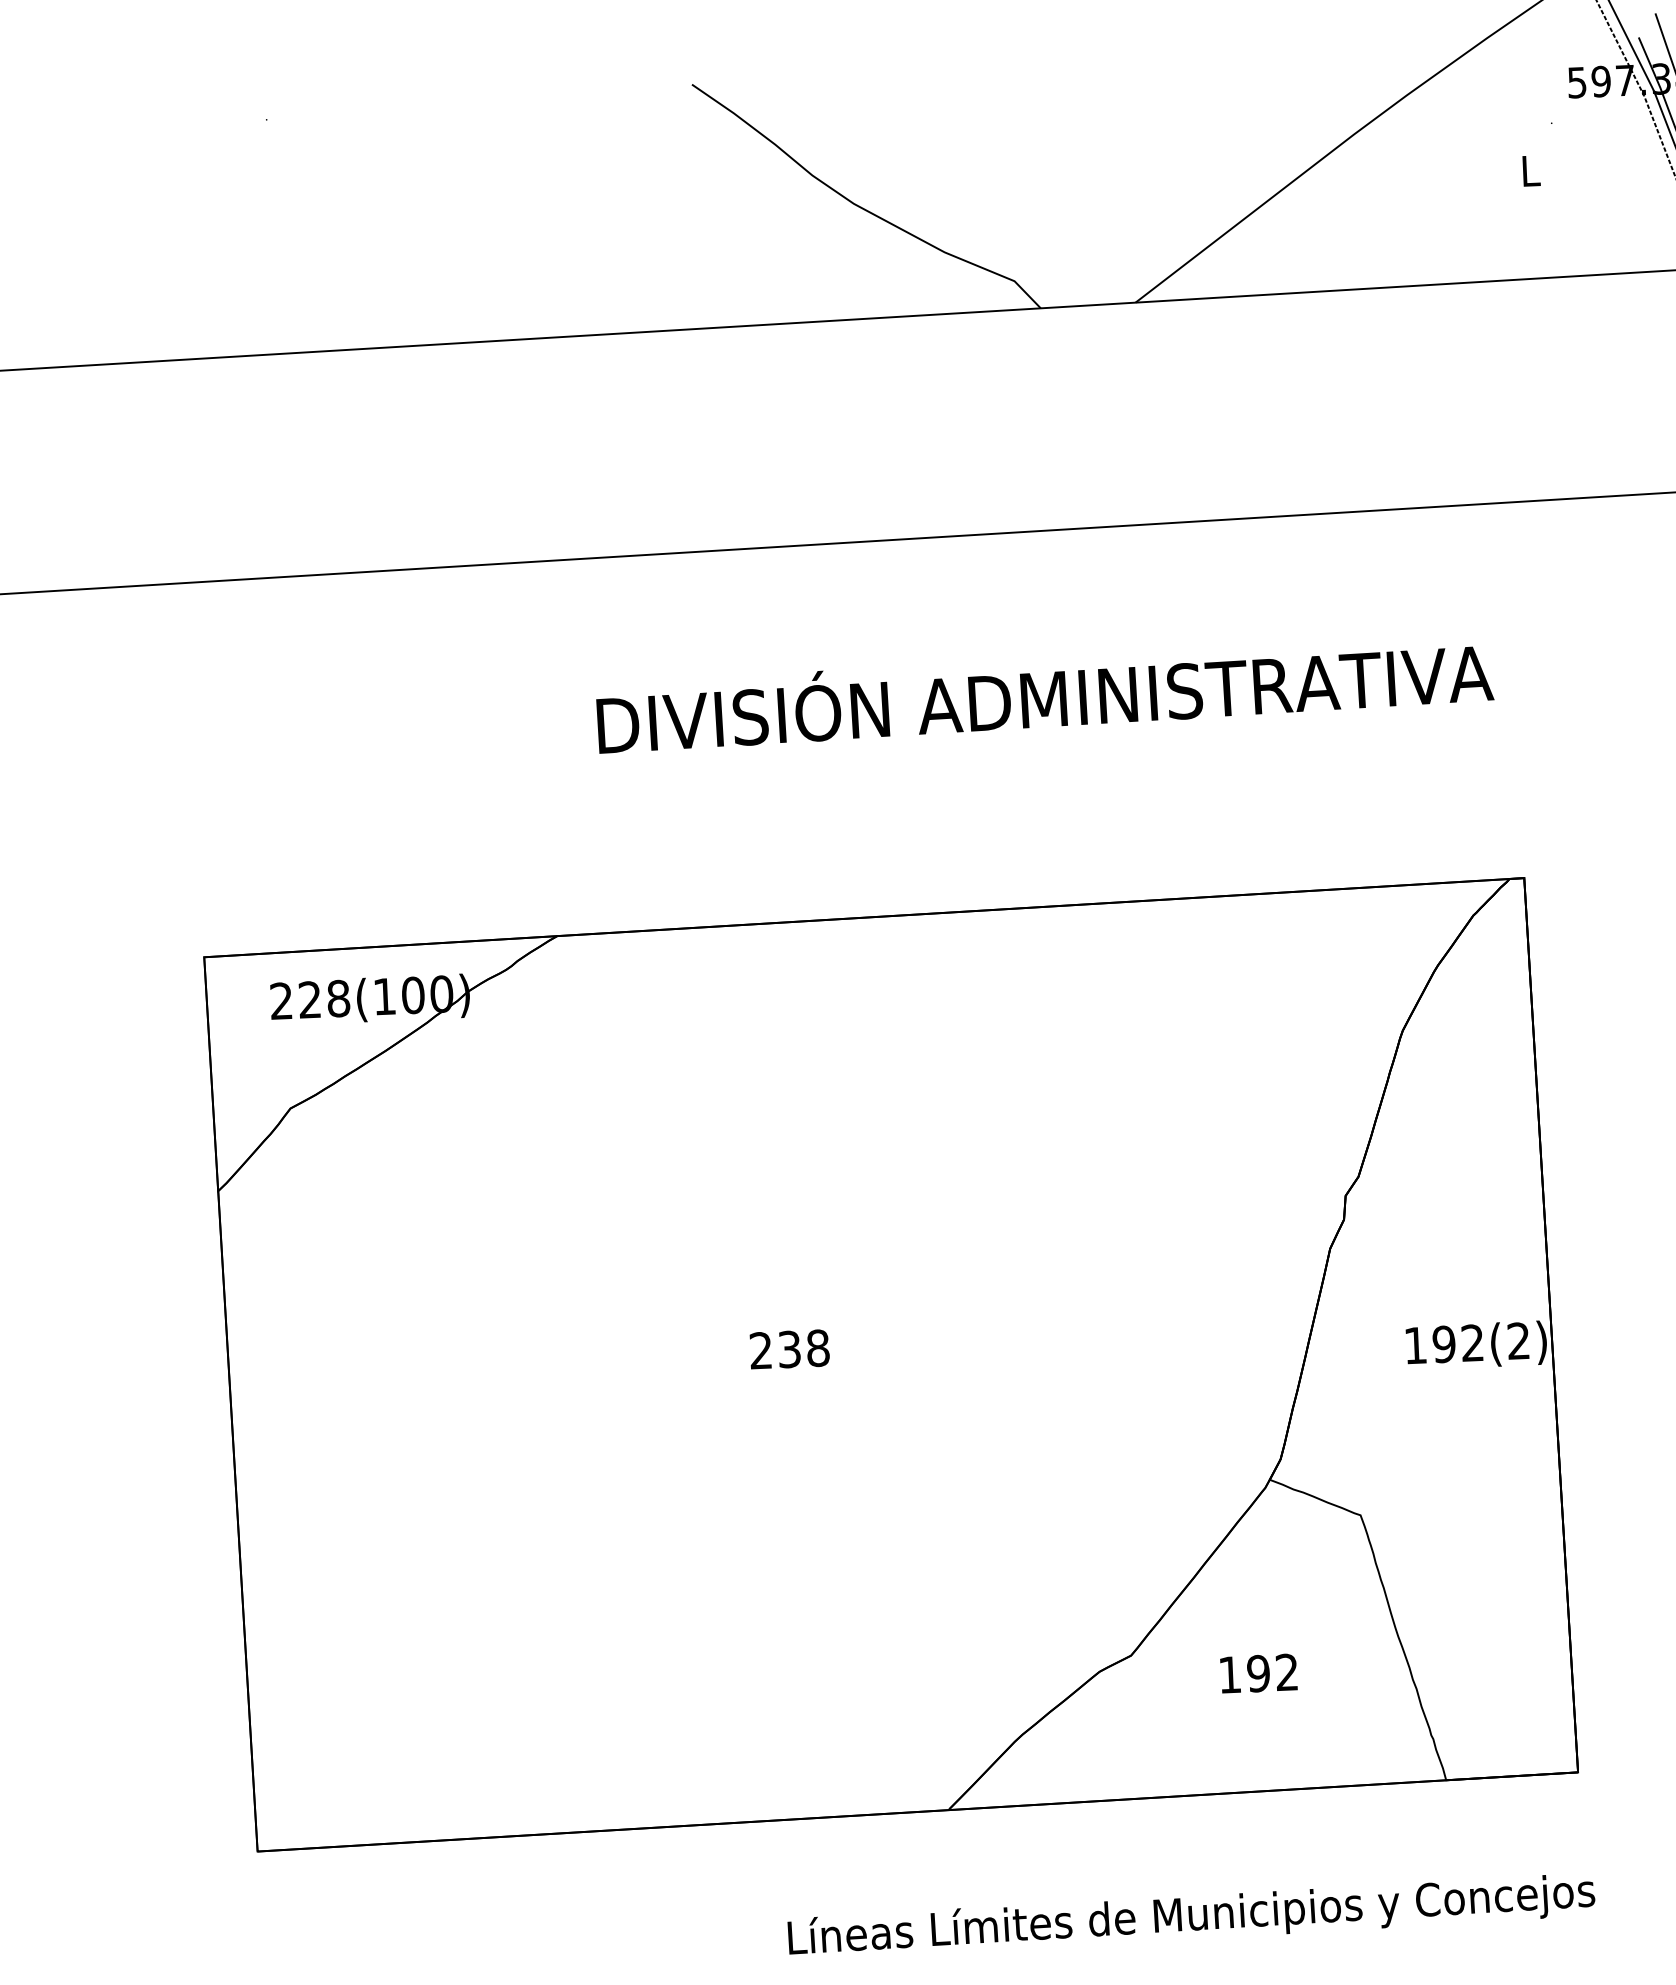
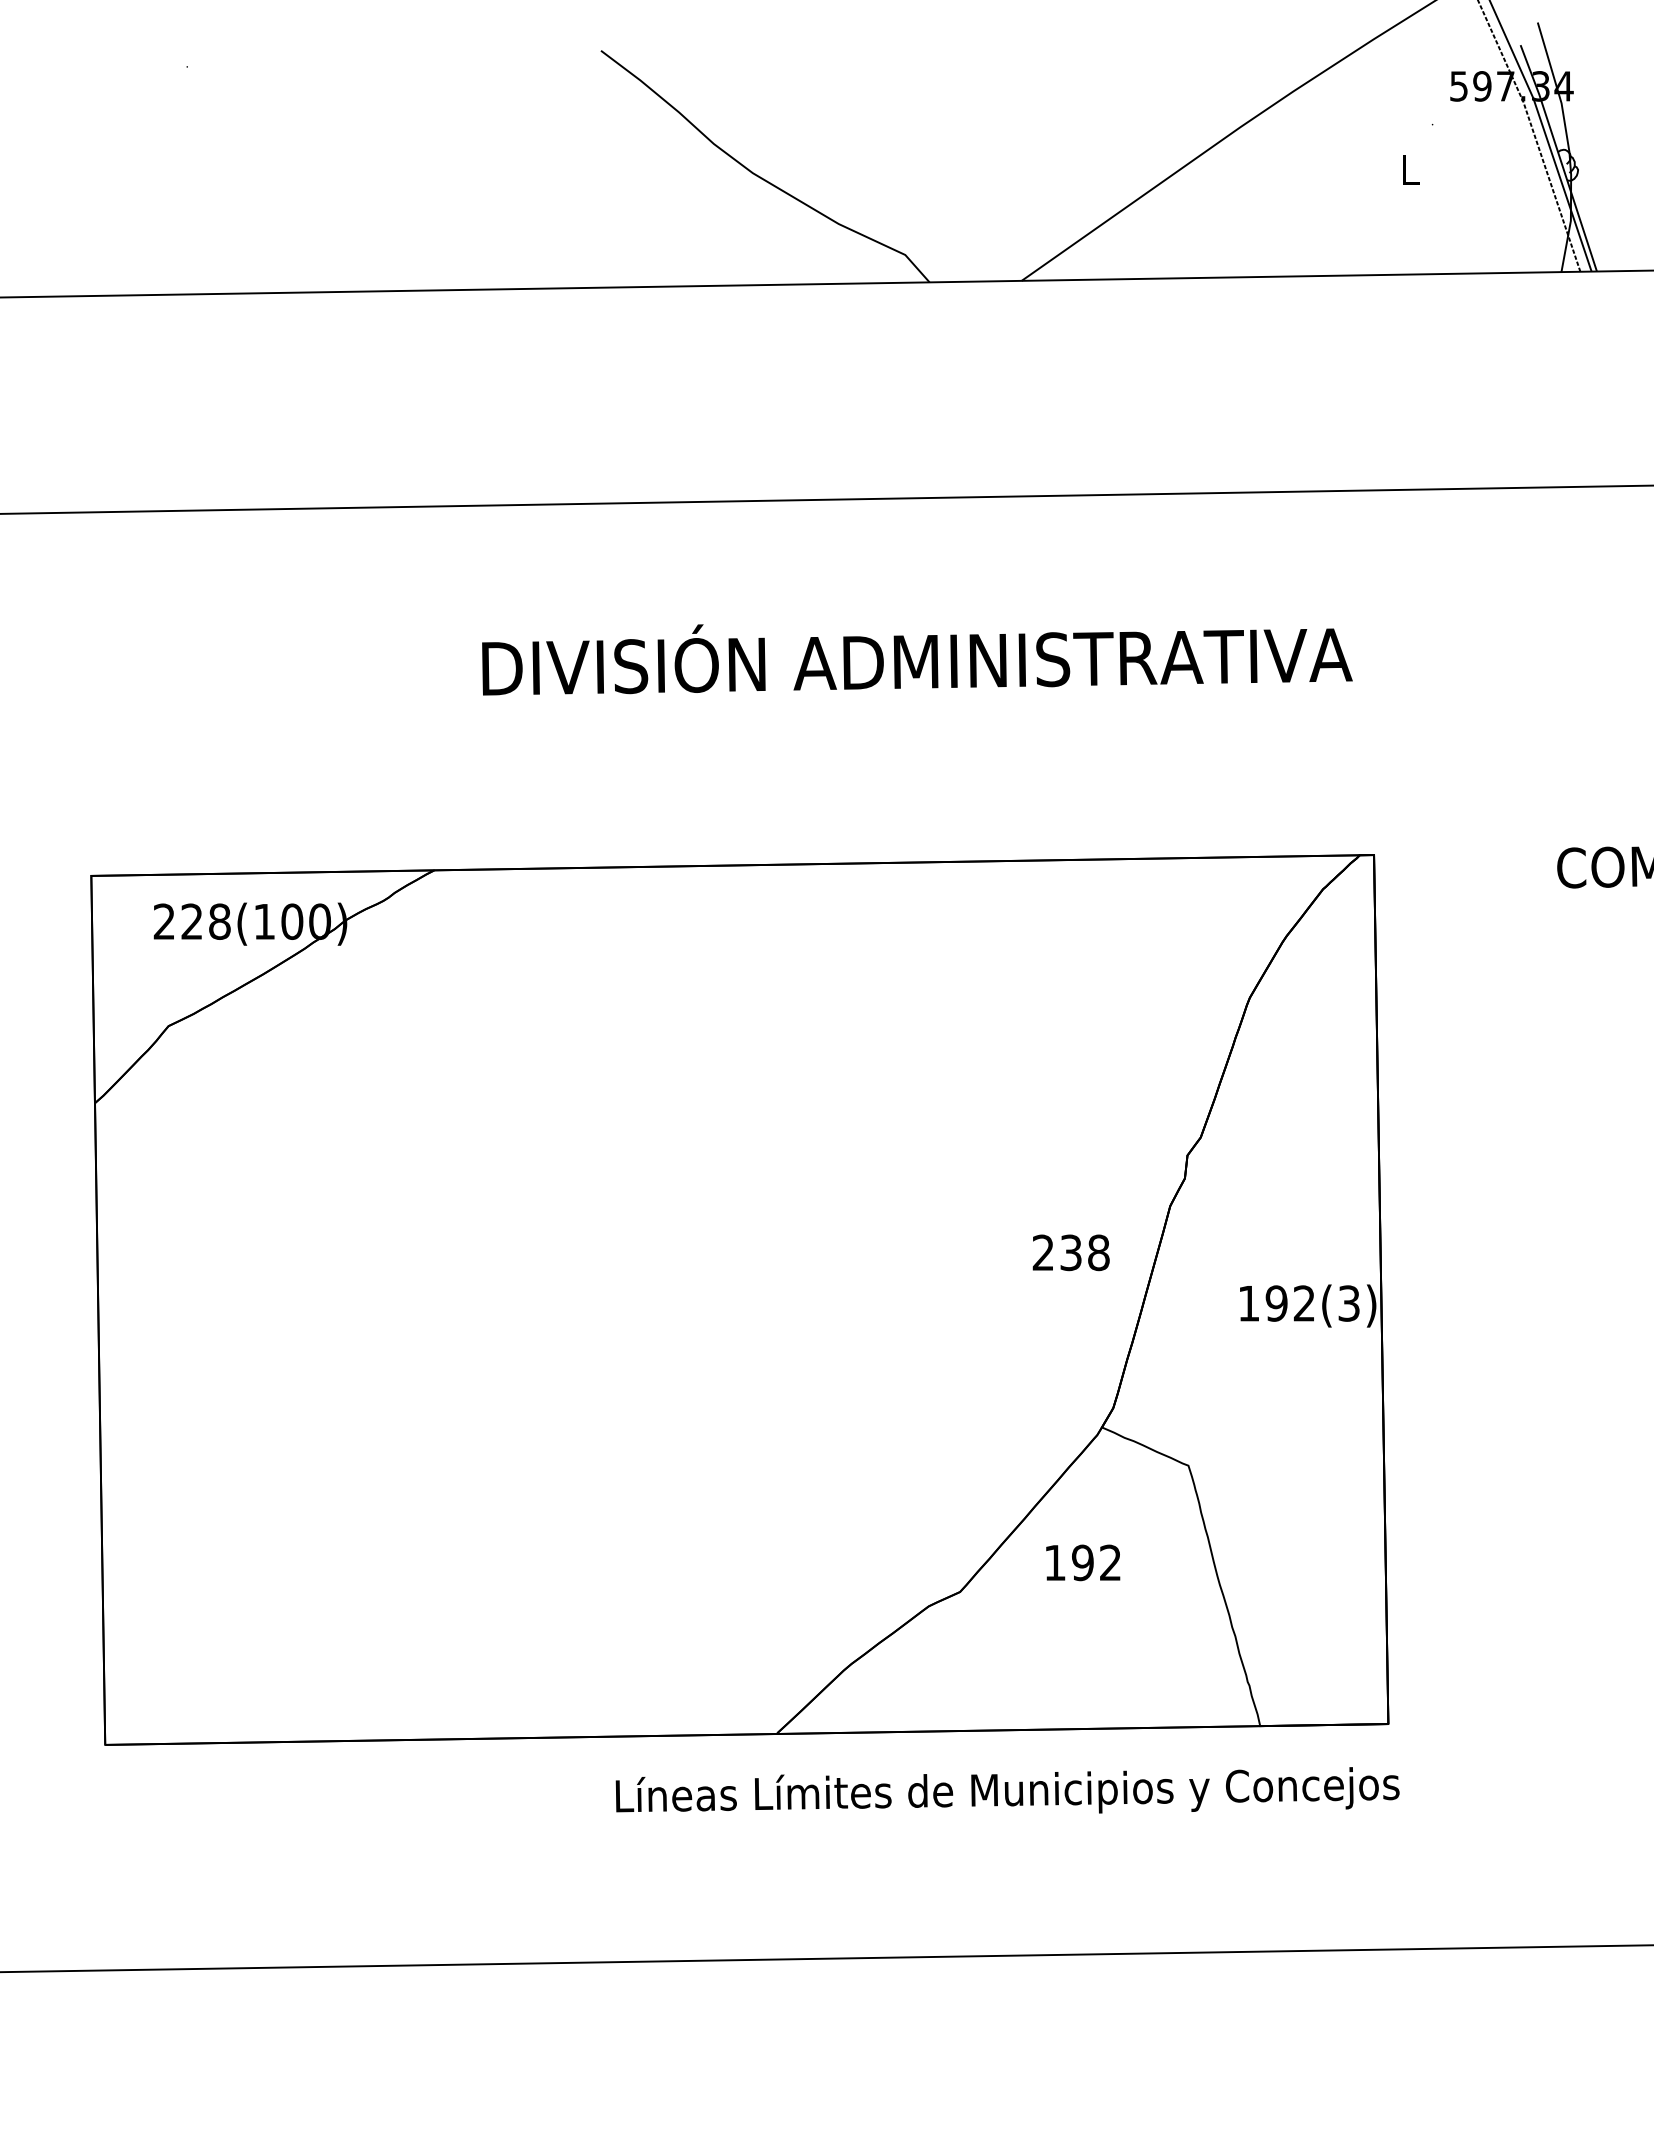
text: (1518, 1341) -> (1348, 1303), 192(2) -> 192(3)
text: (788, 1349) -> (1070, 1252), moved
text: (1259, 1673) -> (1083, 1562), moved
text: (1191, 1914) -> (1007, 1790), moved

